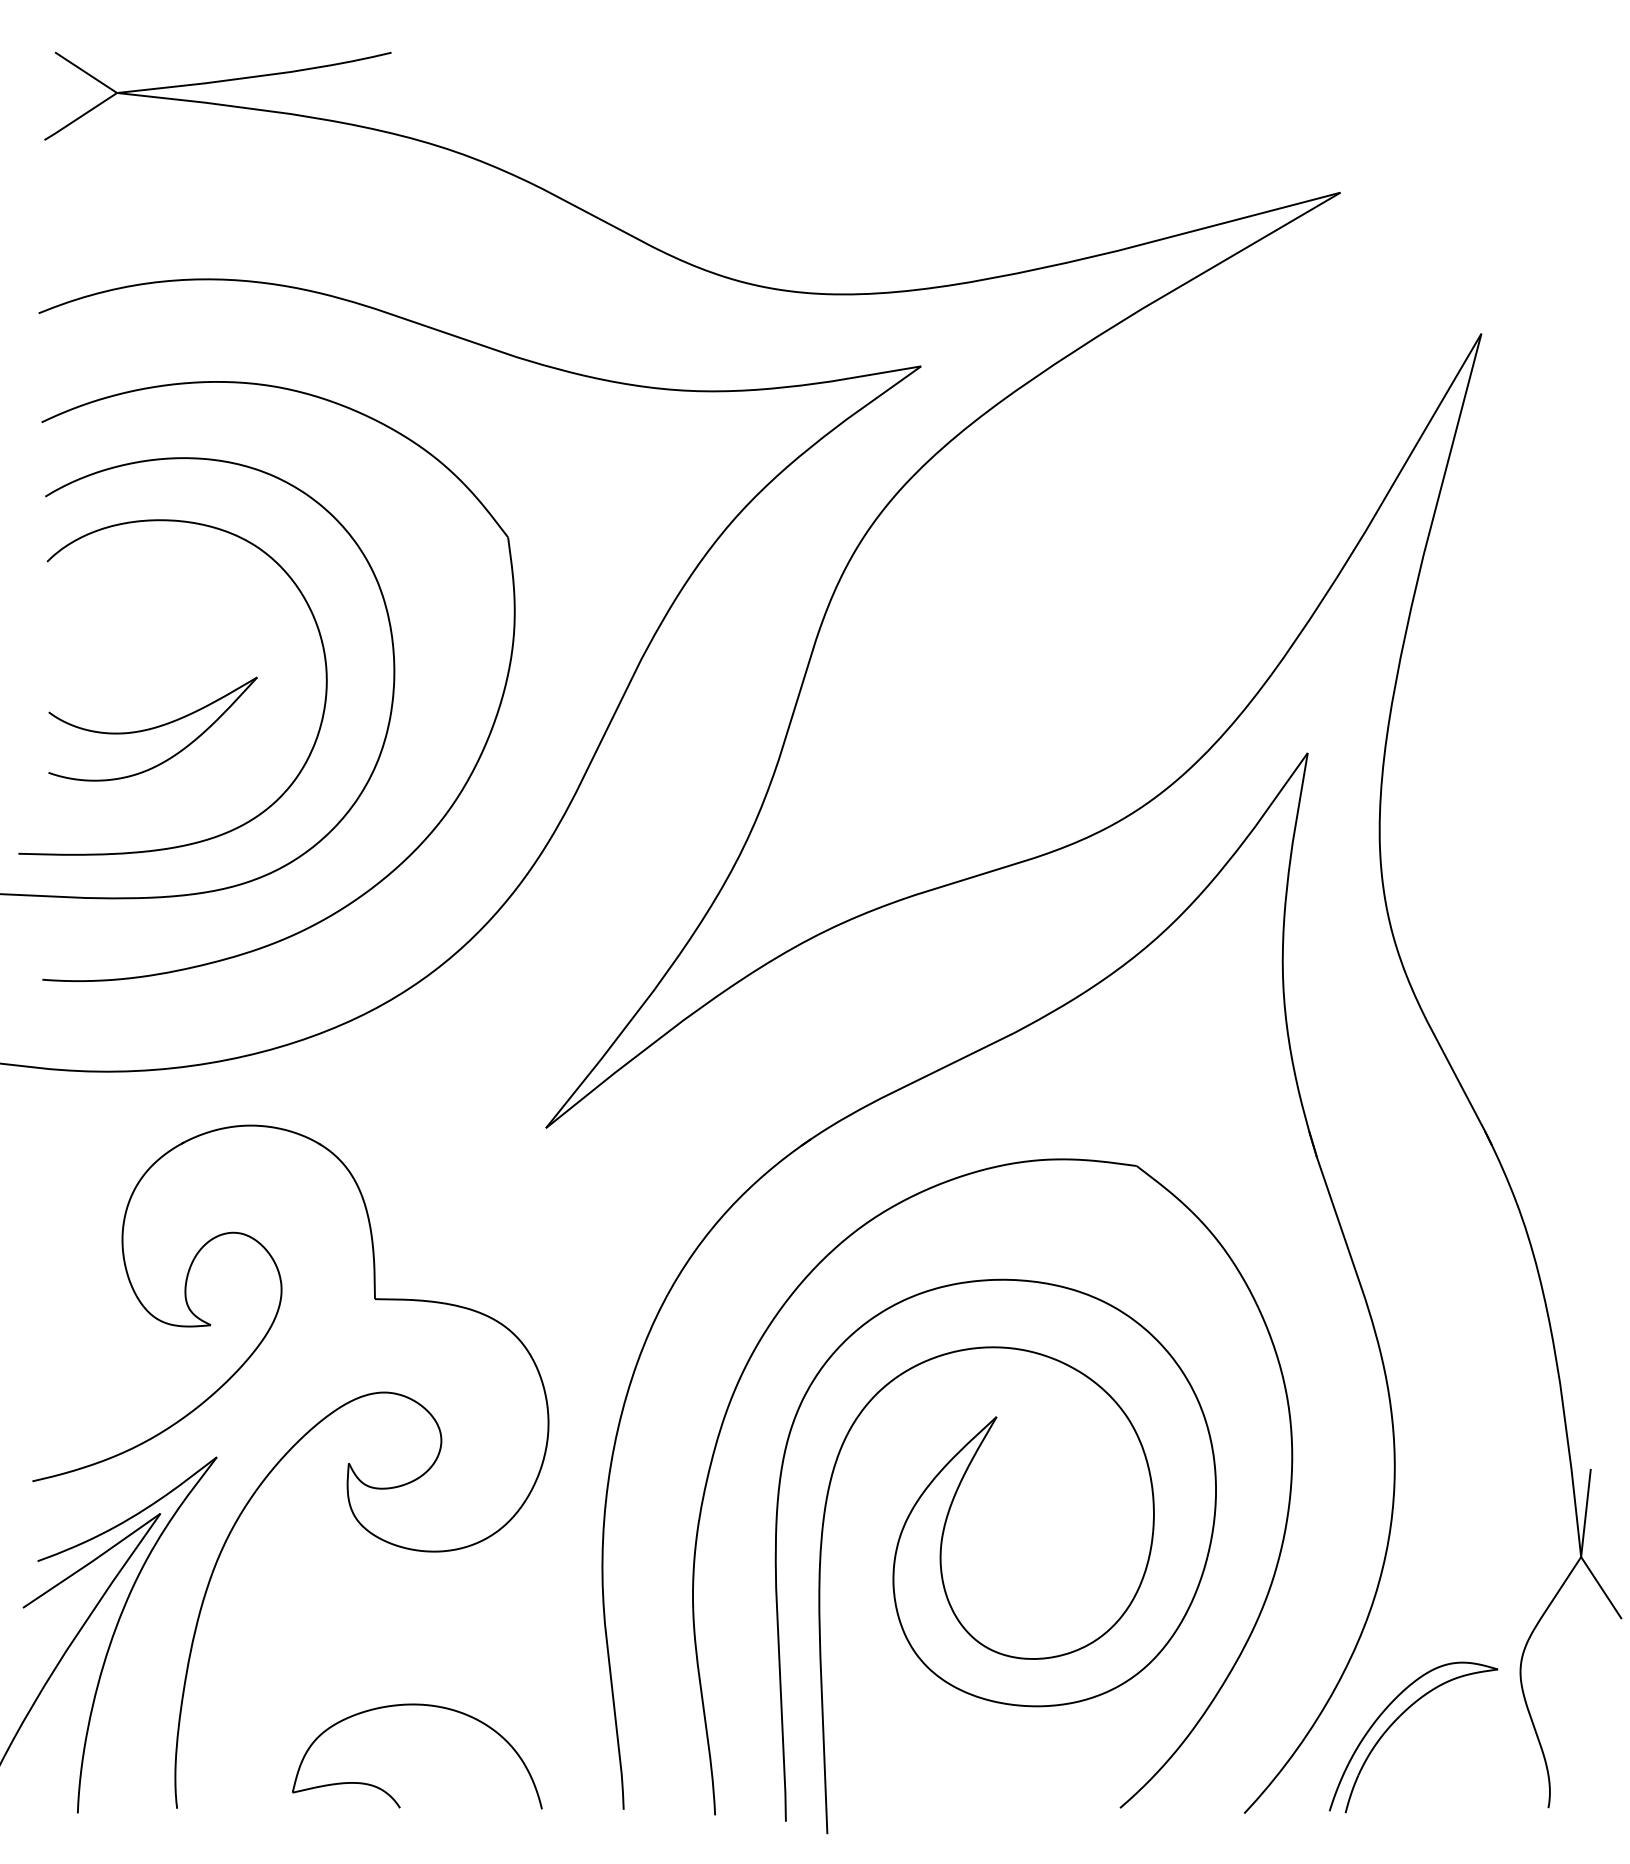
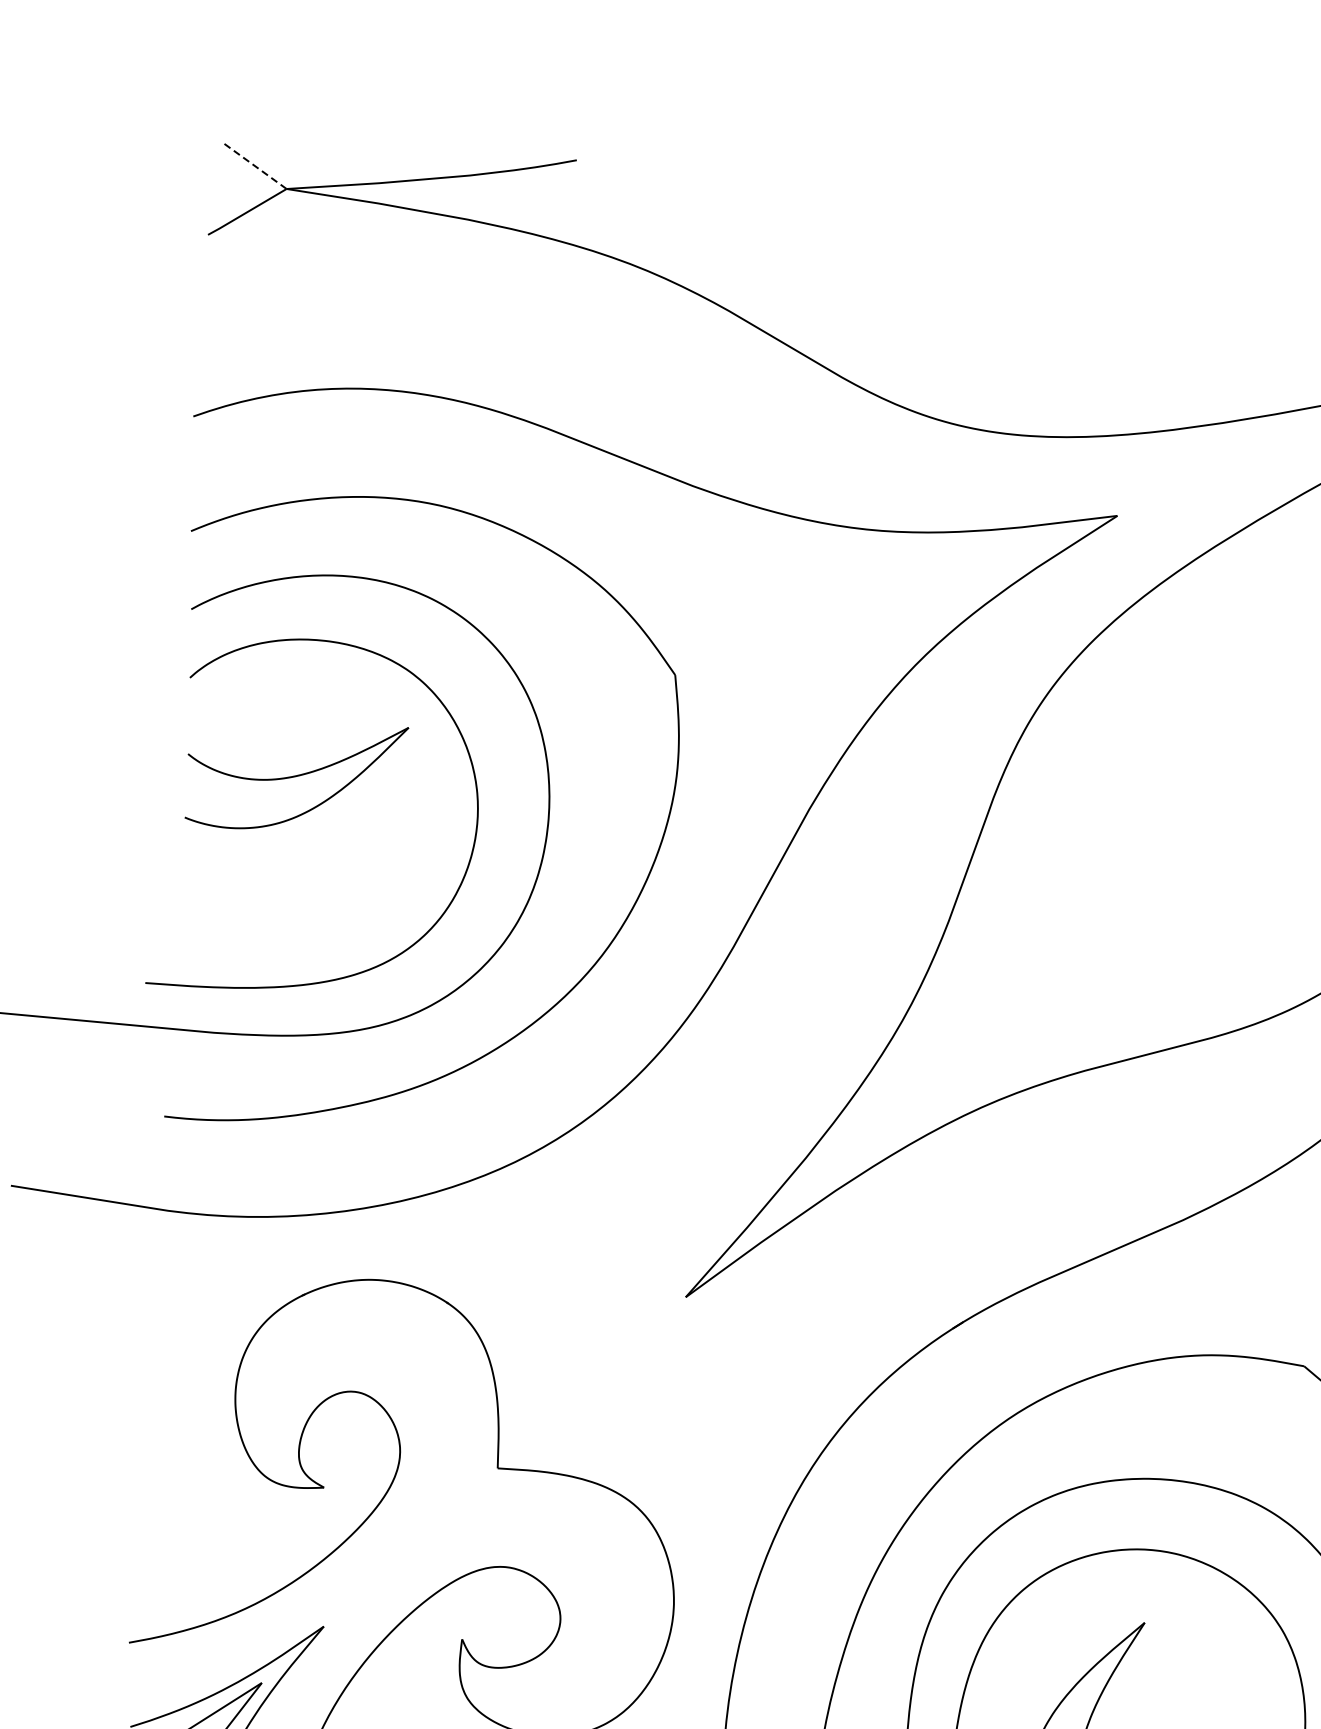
line: (85, 72) -> (254, 165), solid -> dashed
part: (152, 728) -> (296, 776), moved

